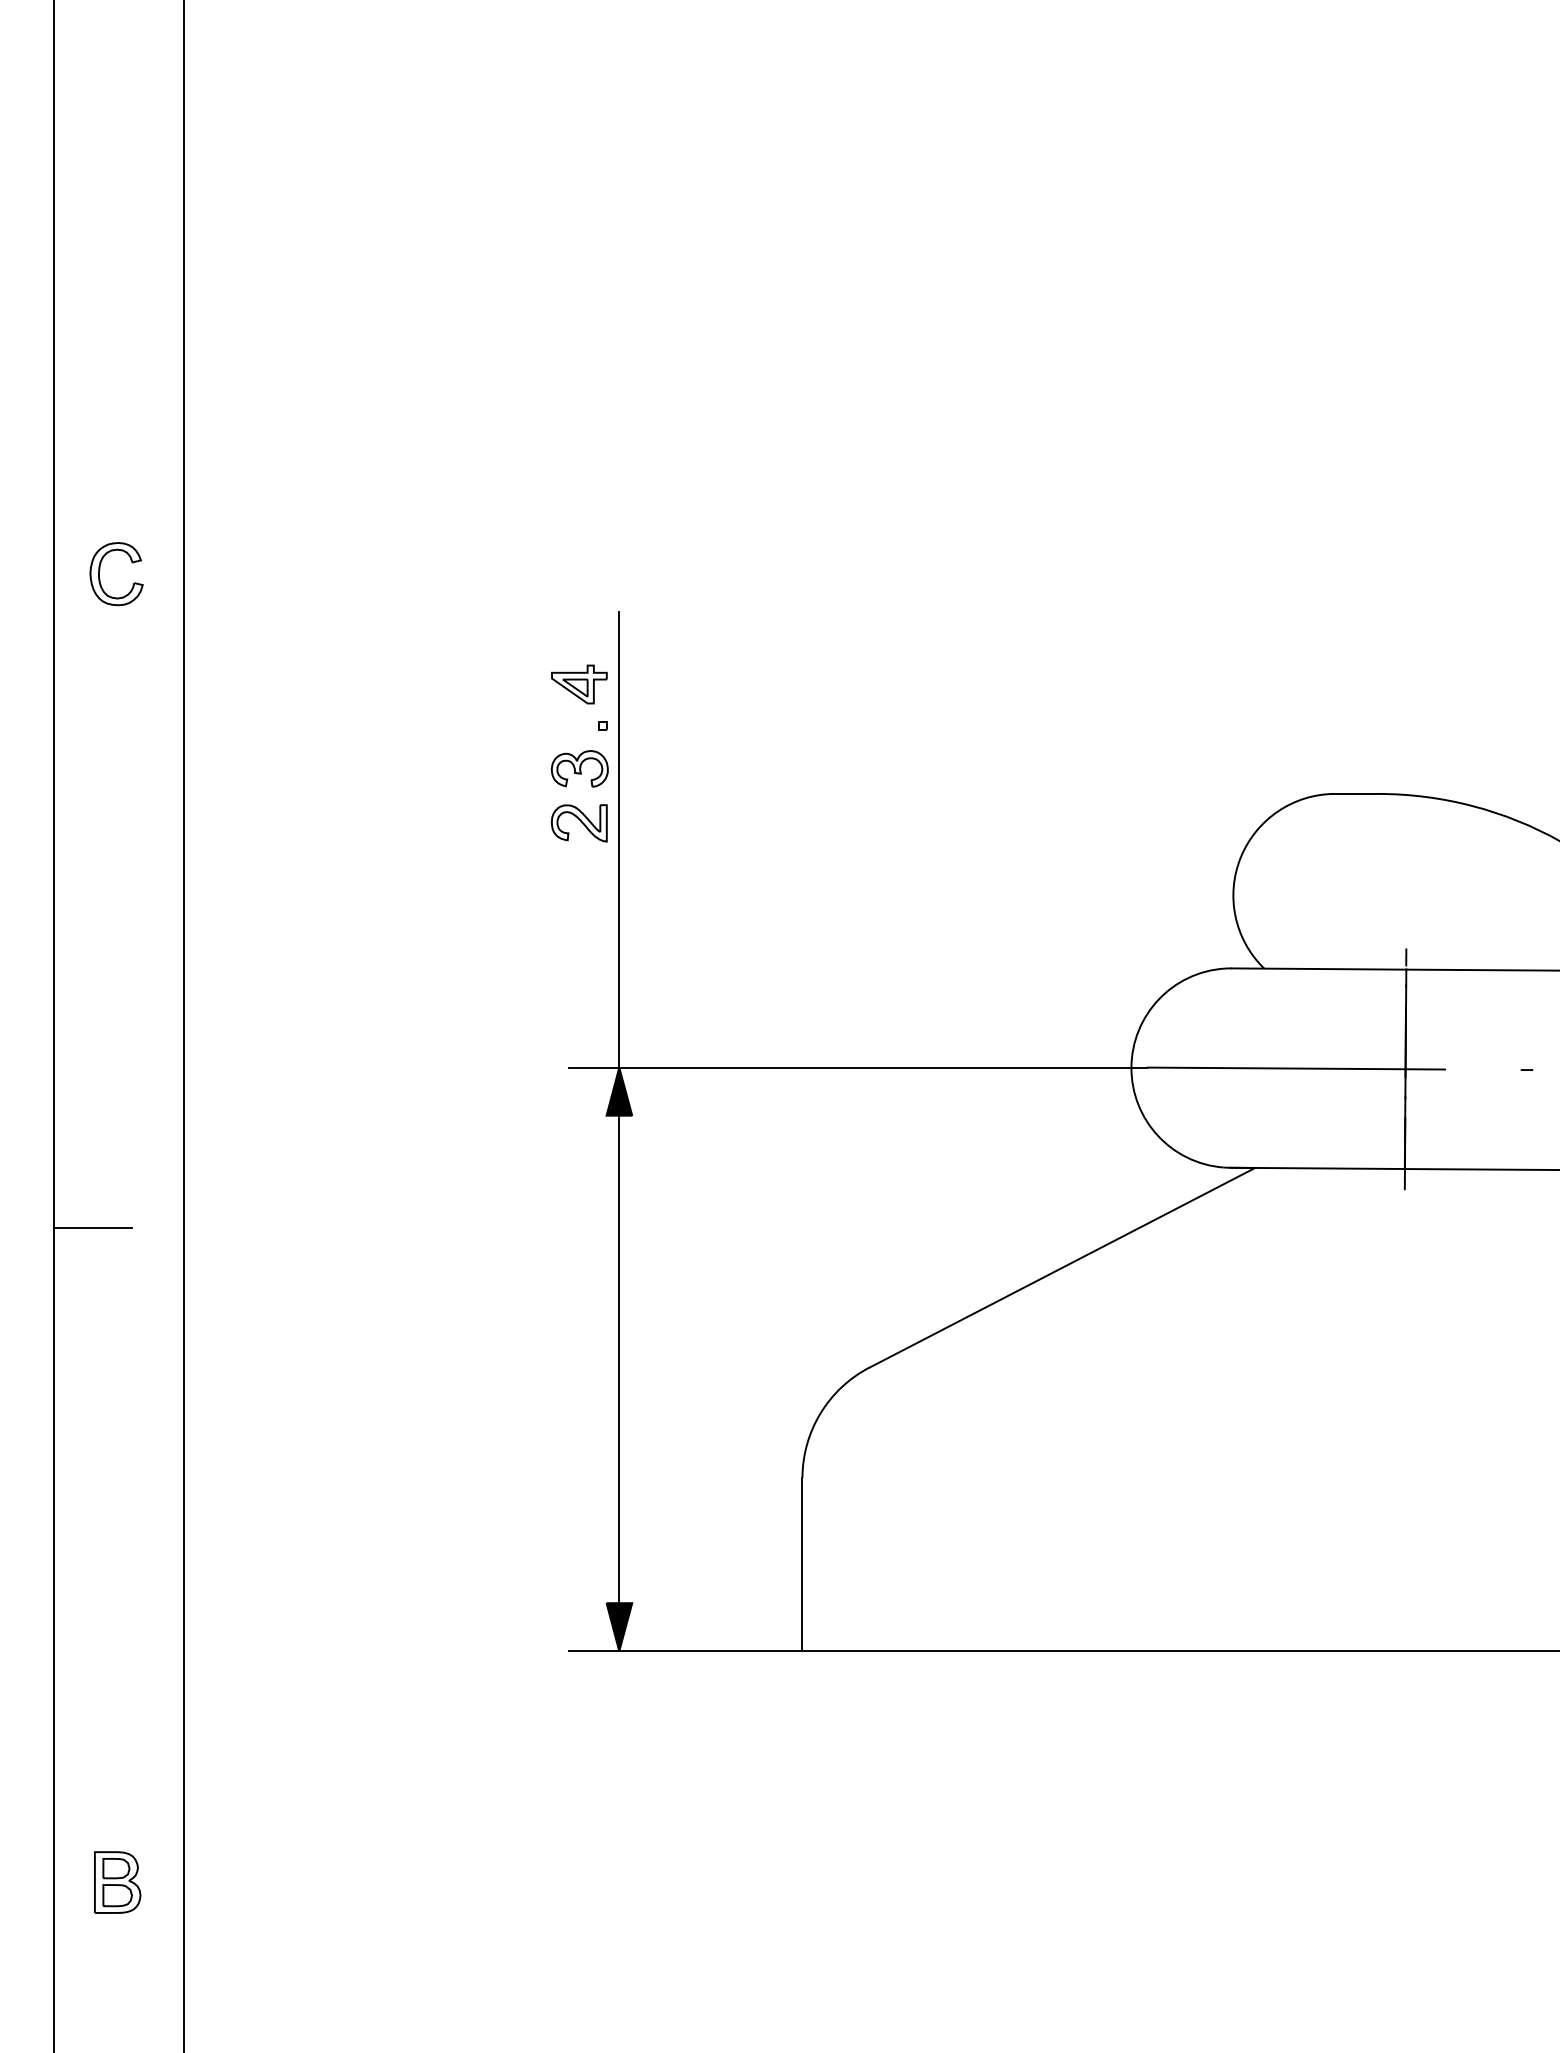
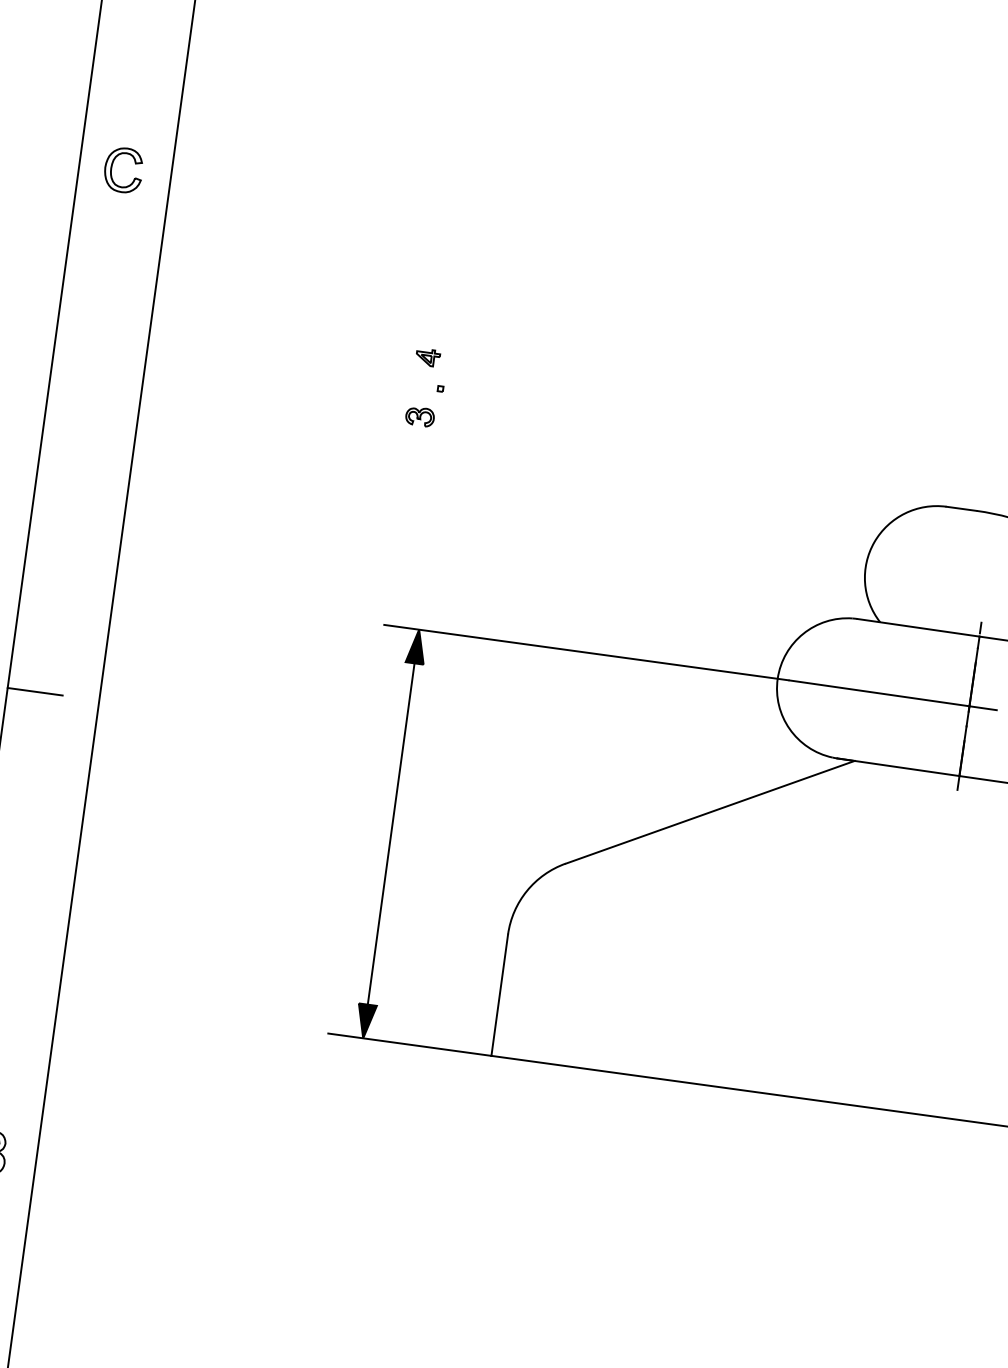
part: (100, 570) -> (112, 166), moved
part: (579, 684) -> (428, 357), size x0.6
part: (579, 768) -> (420, 416), size x0.7
part: (578, 823) -> (414, 454), removed
line: (619, 839) -> (441, 470), removed

